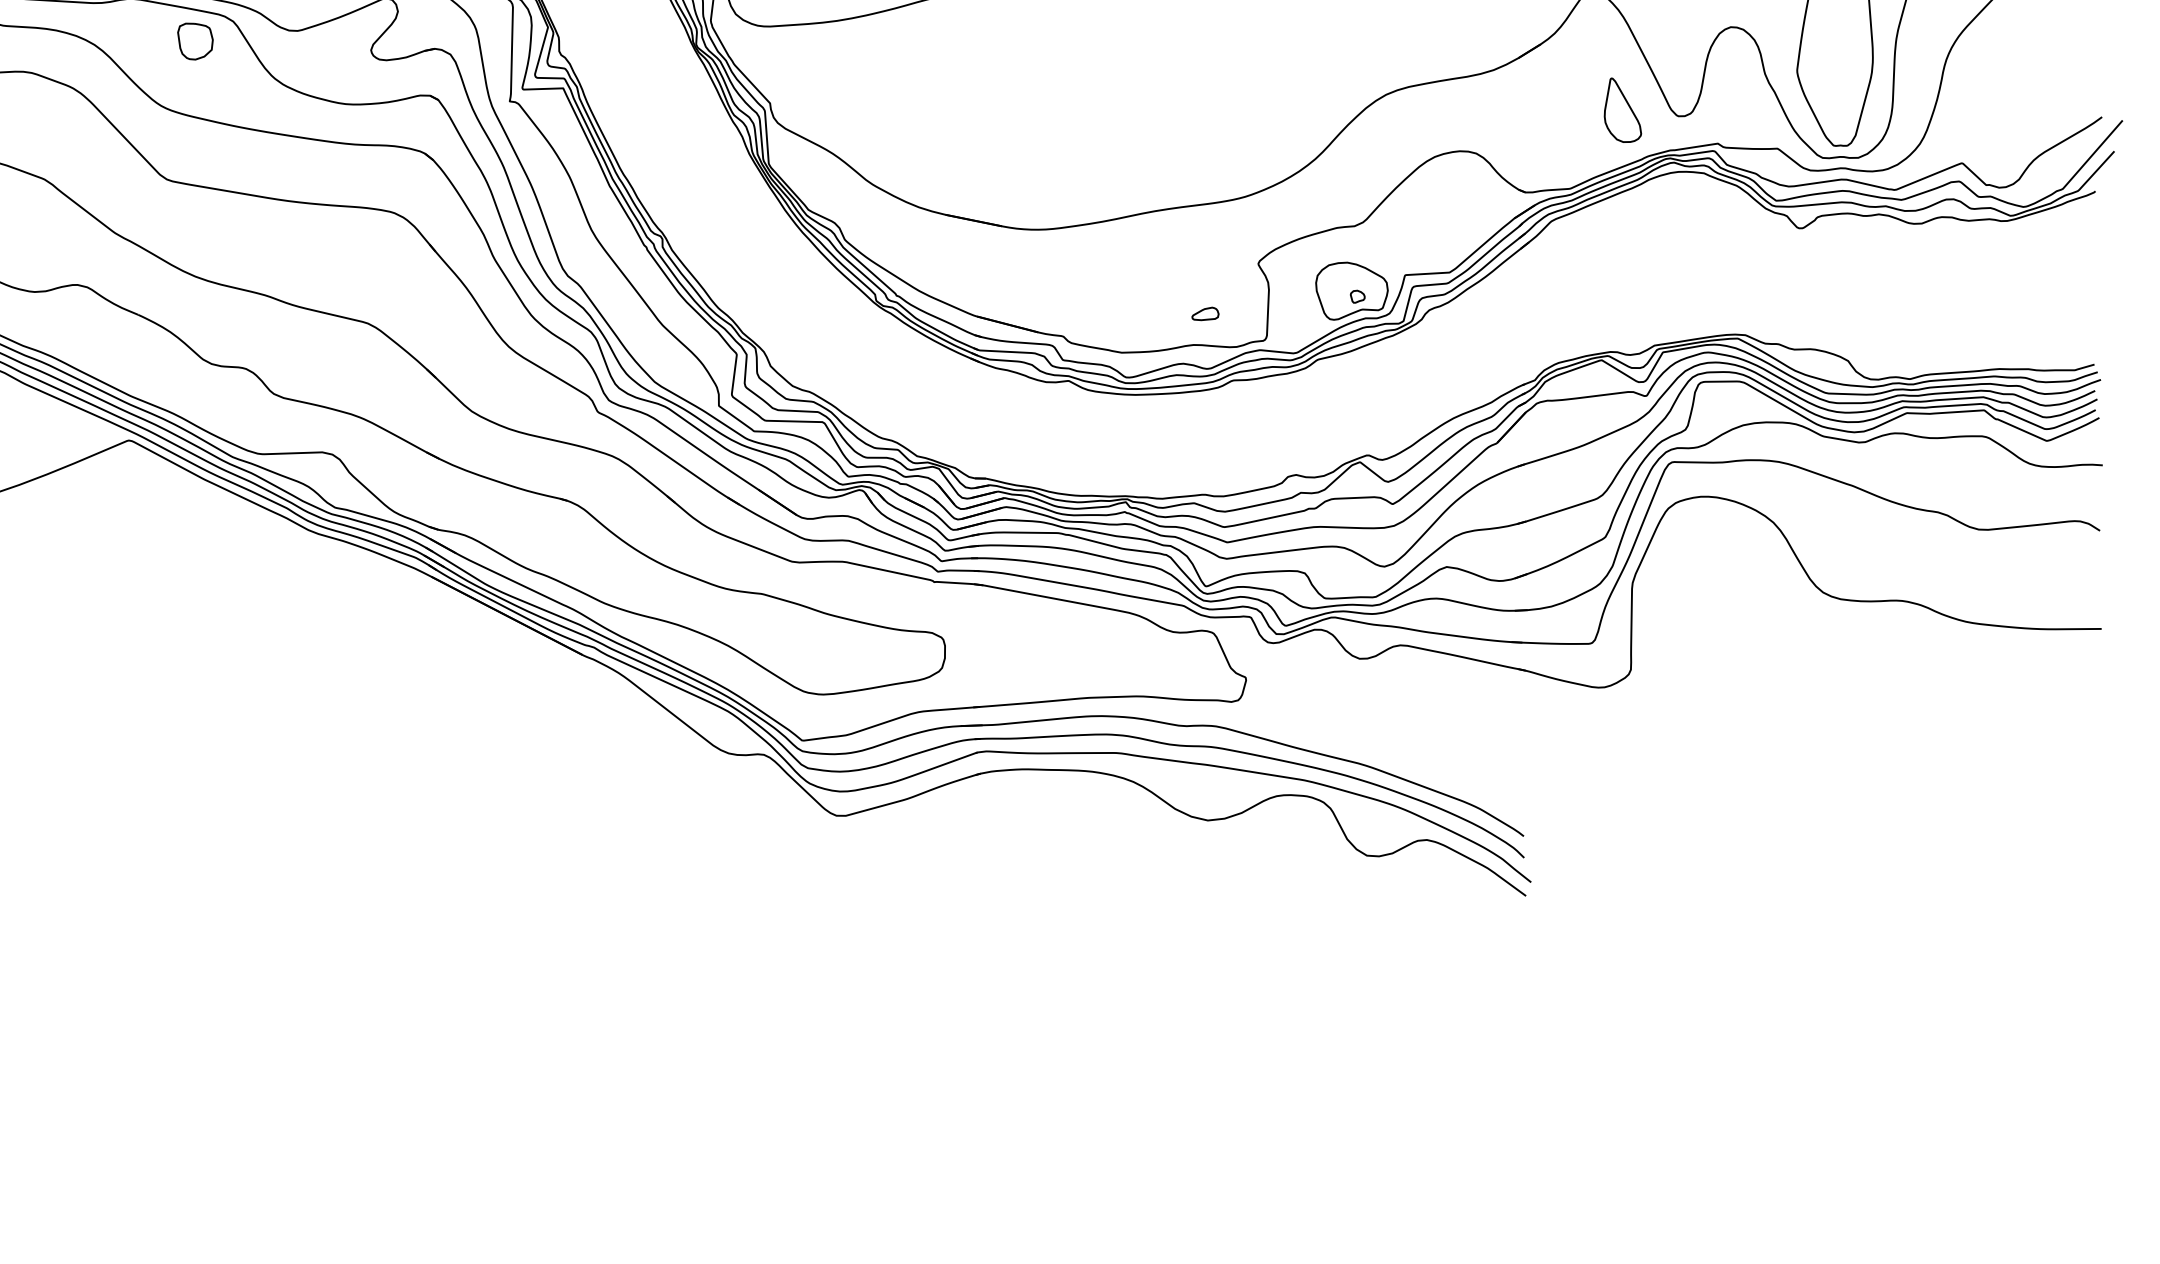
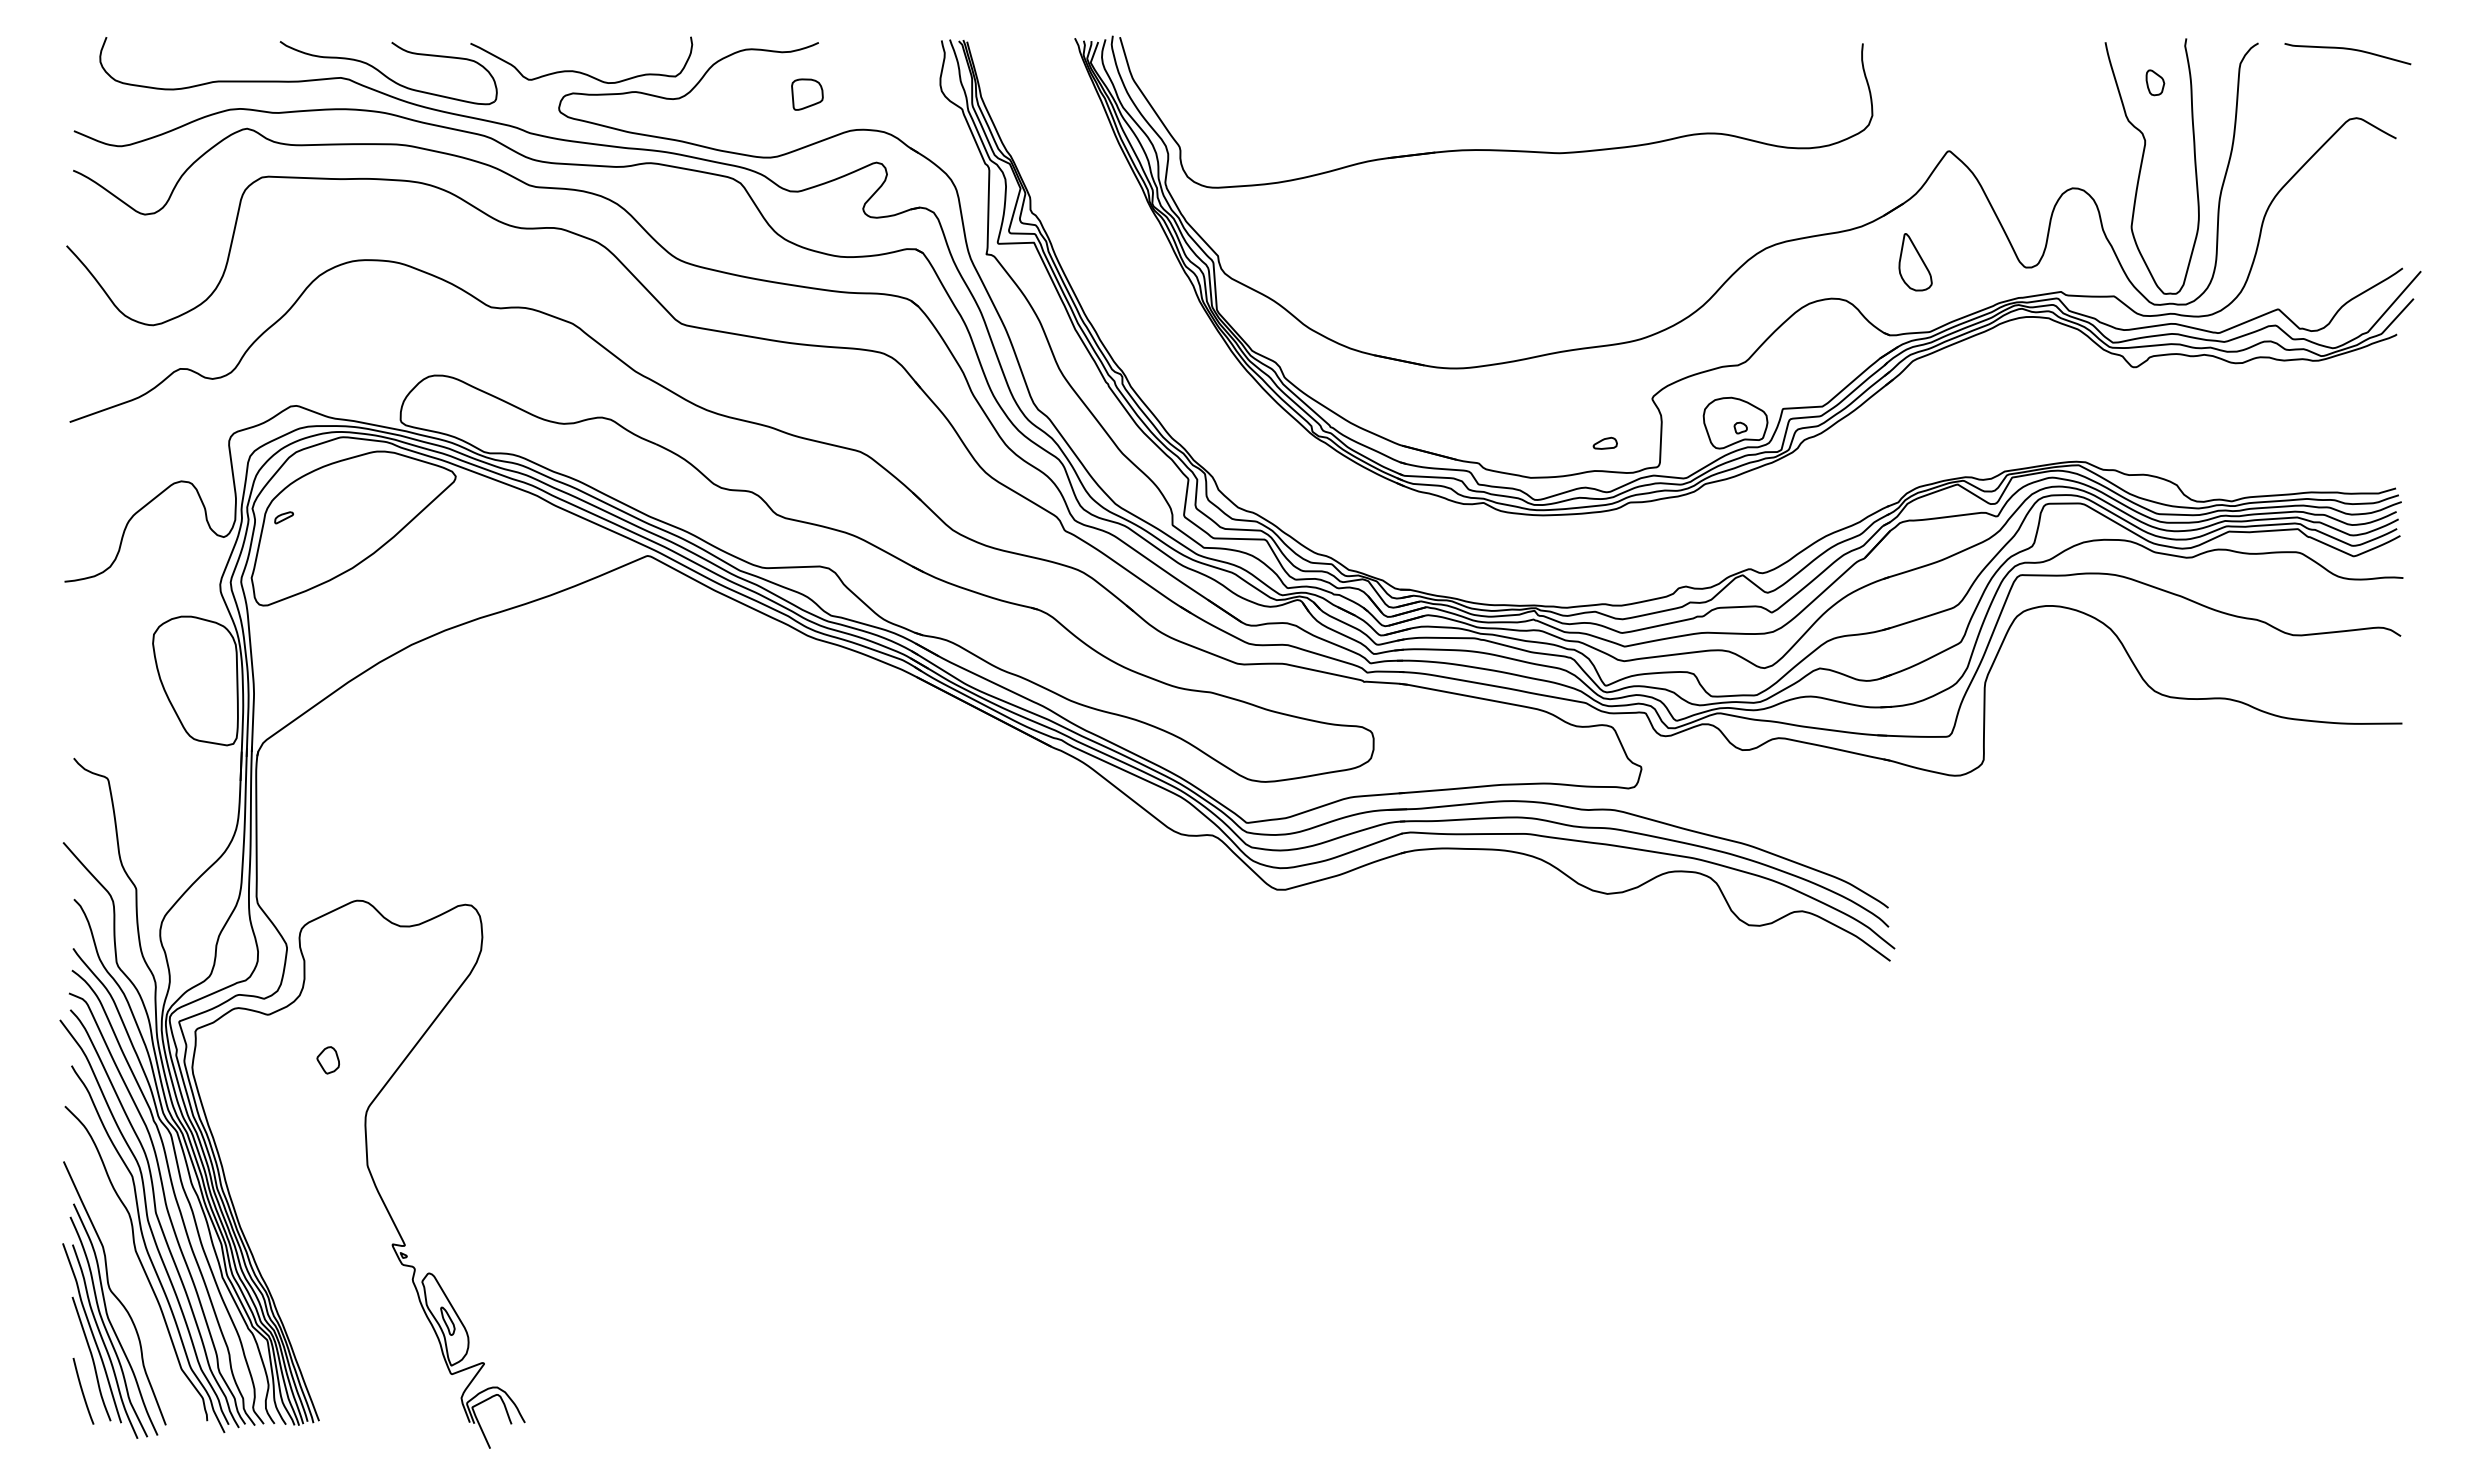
part: (194, 40) -> (706, 200), removed
part: (1622, 110) -> (1915, 262), moved

